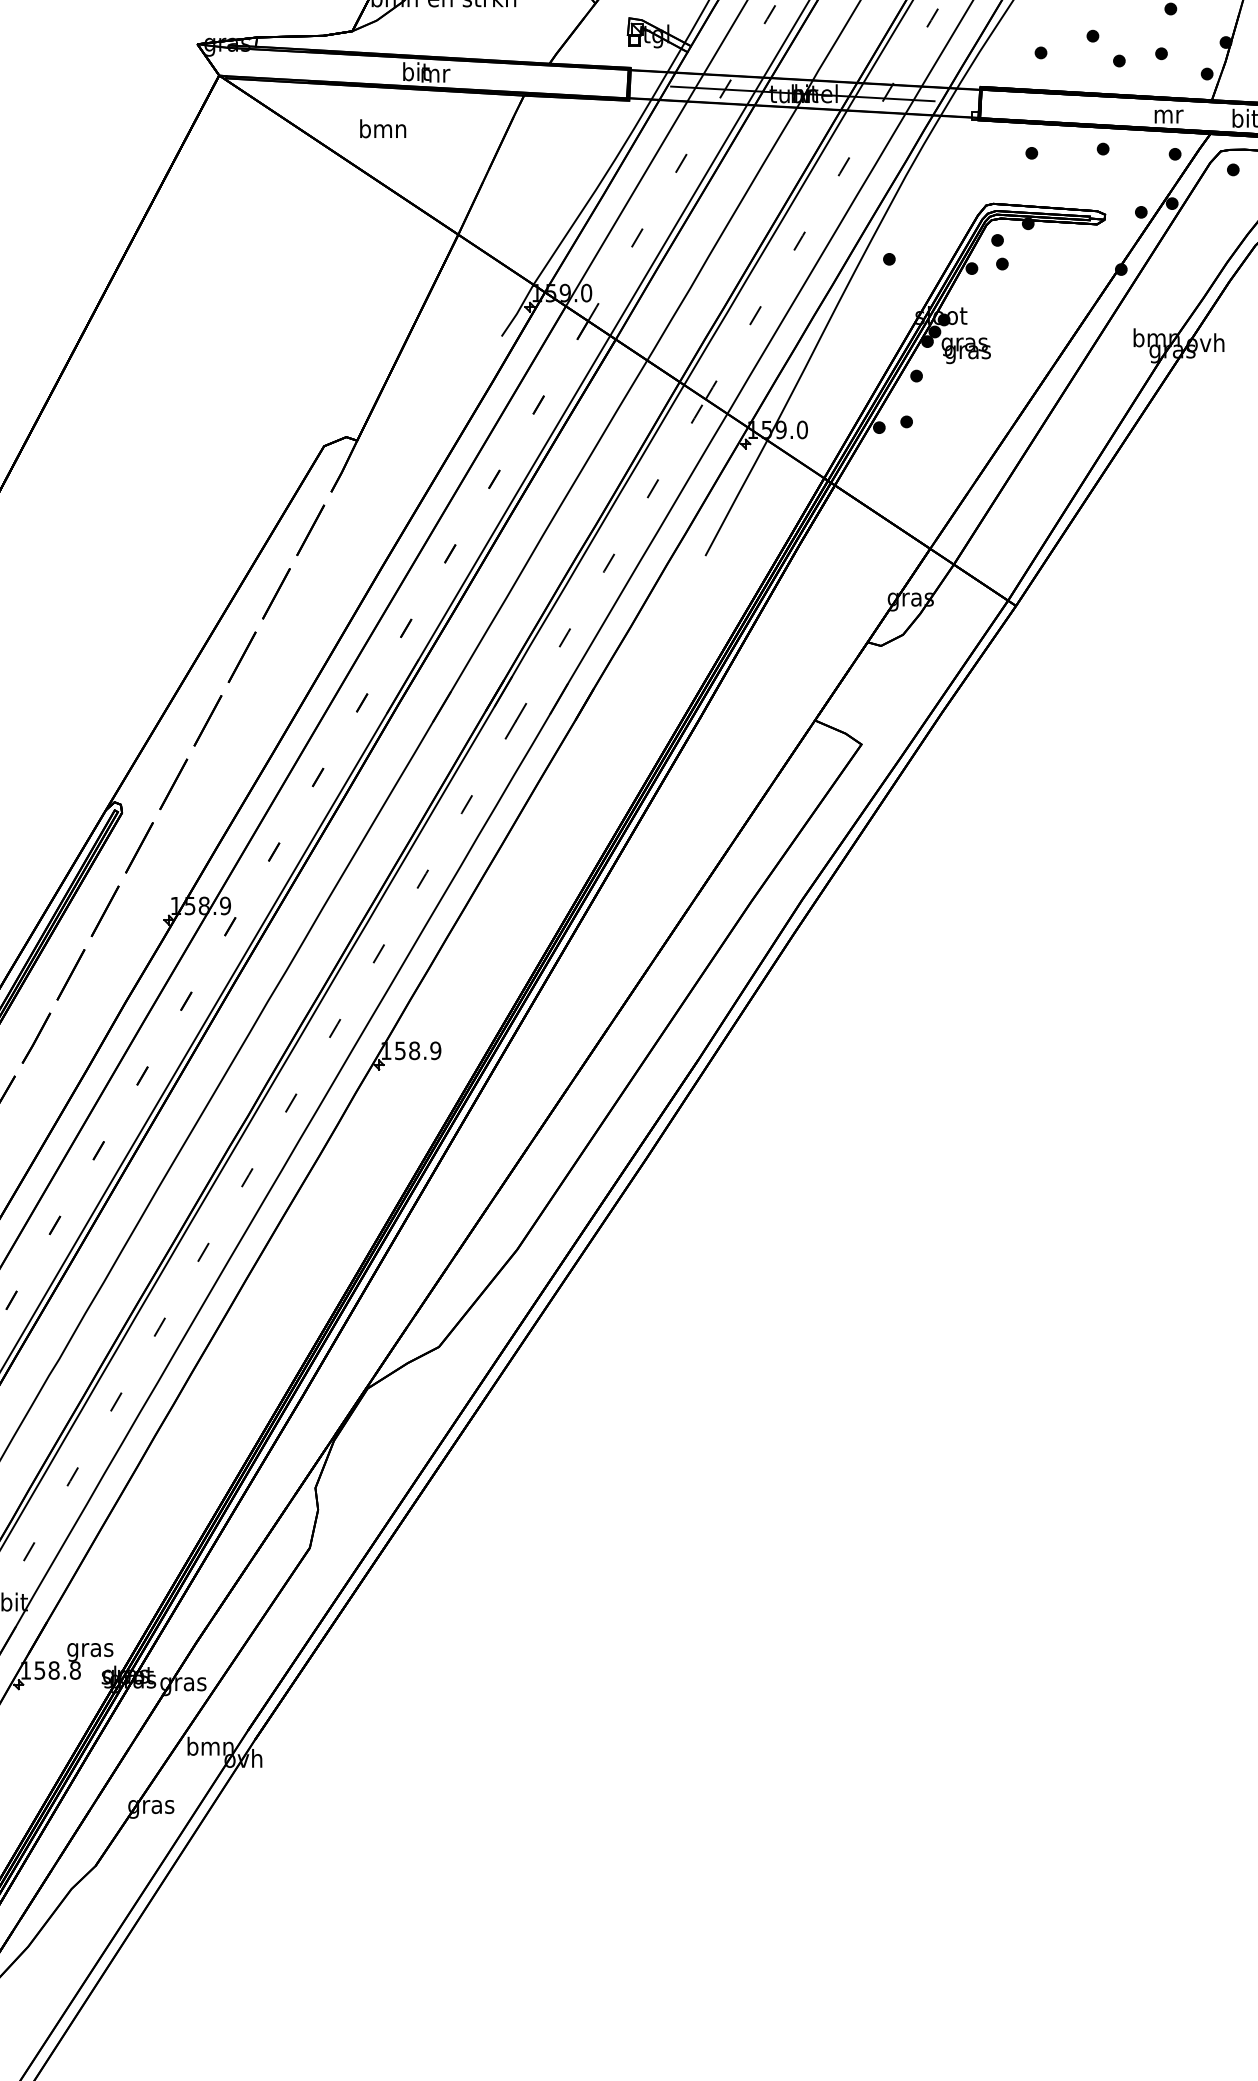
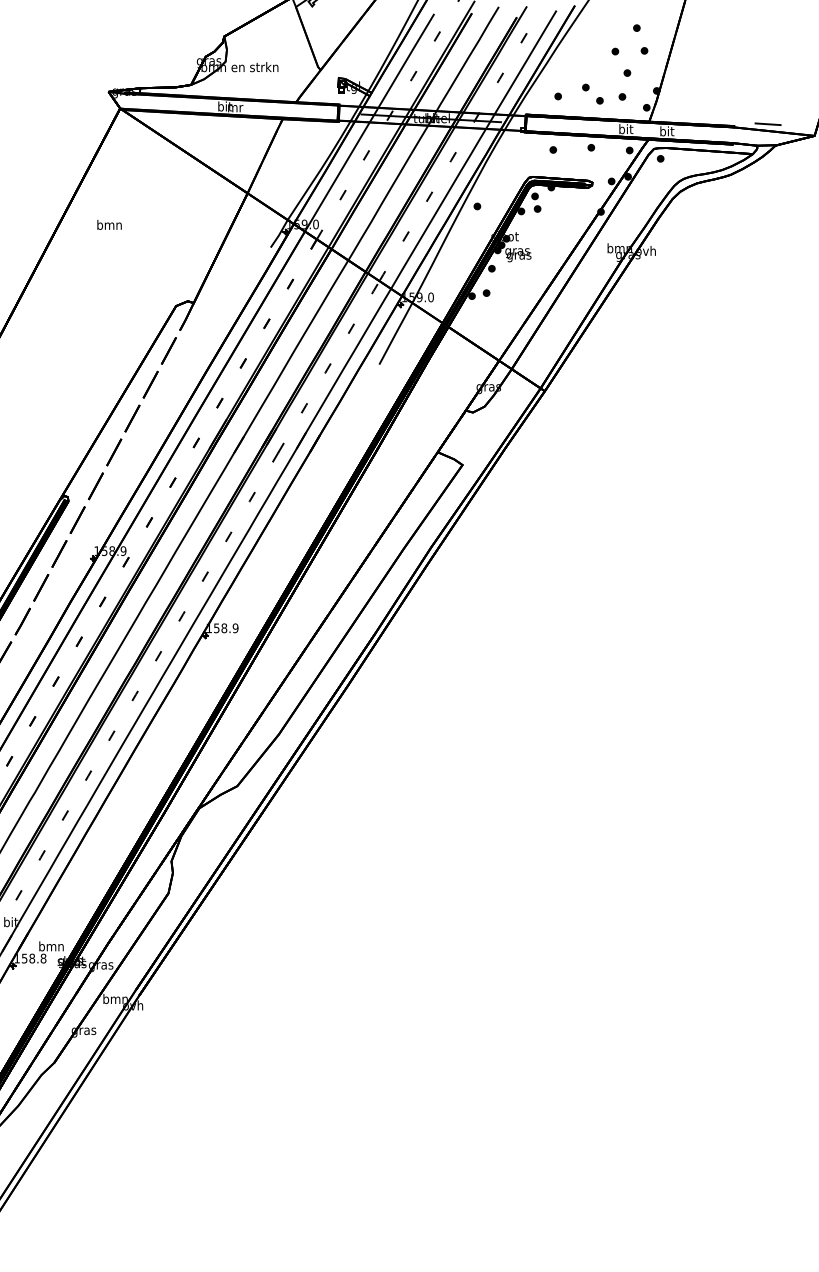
text: (1169, 114) -> (626, 129), mr -> bit
text: (382, 127) -> (109, 224), moved
text: (90, 1649) -> (51, 947), gras -> bmn

